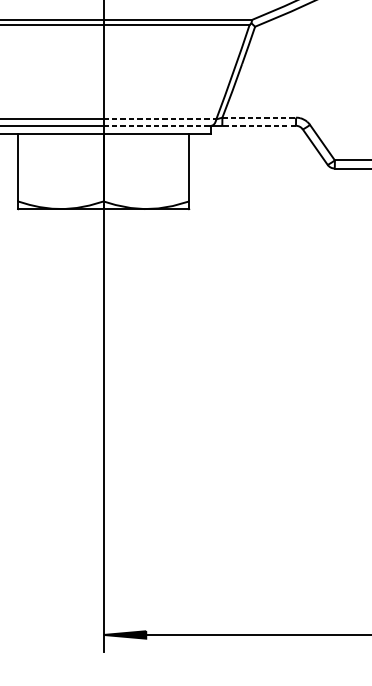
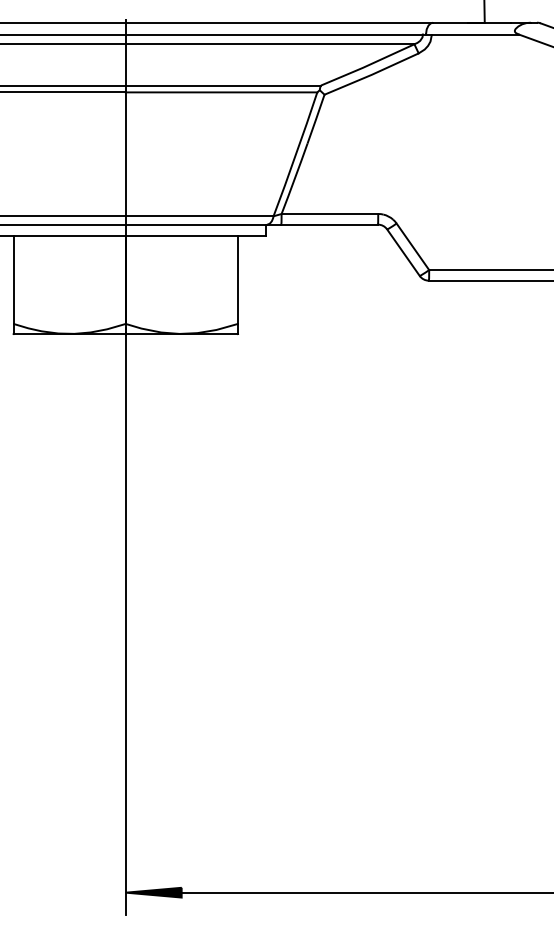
line: (259, 117) -> (330, 213), dashed -> solid
line: (159, 119) -> (199, 216), dashed -> solid
line: (157, 125) -> (196, 224), dashed -> solid
line: (258, 125) -> (329, 224), dashed -> solid

